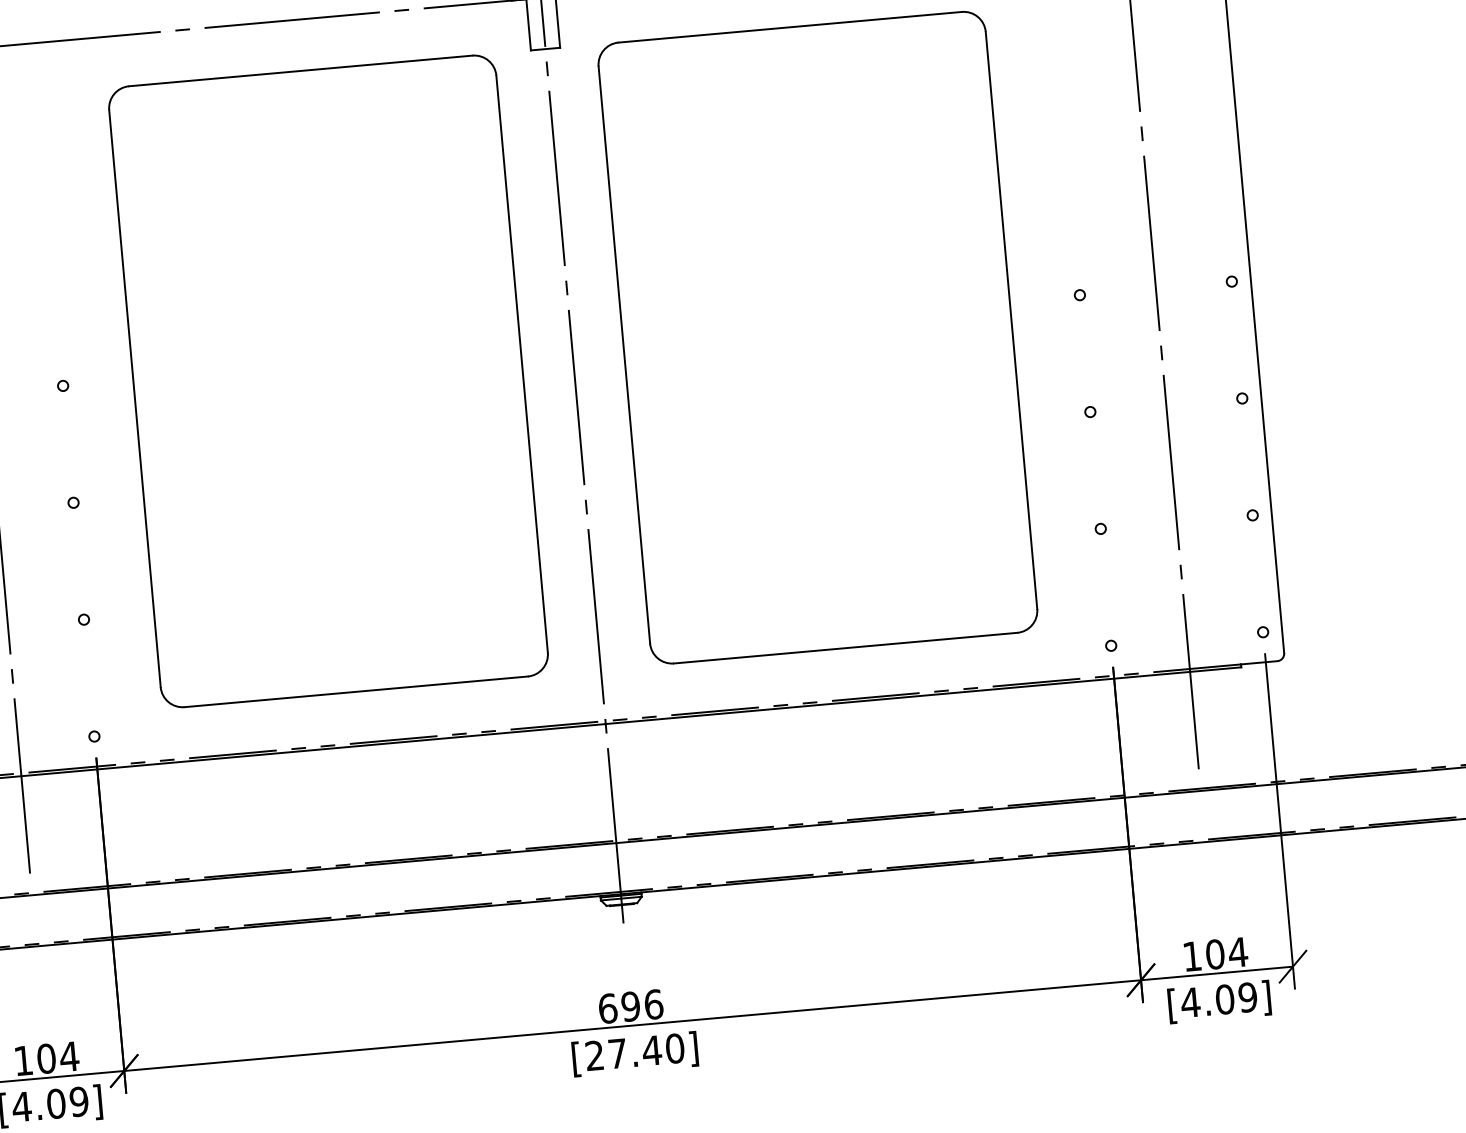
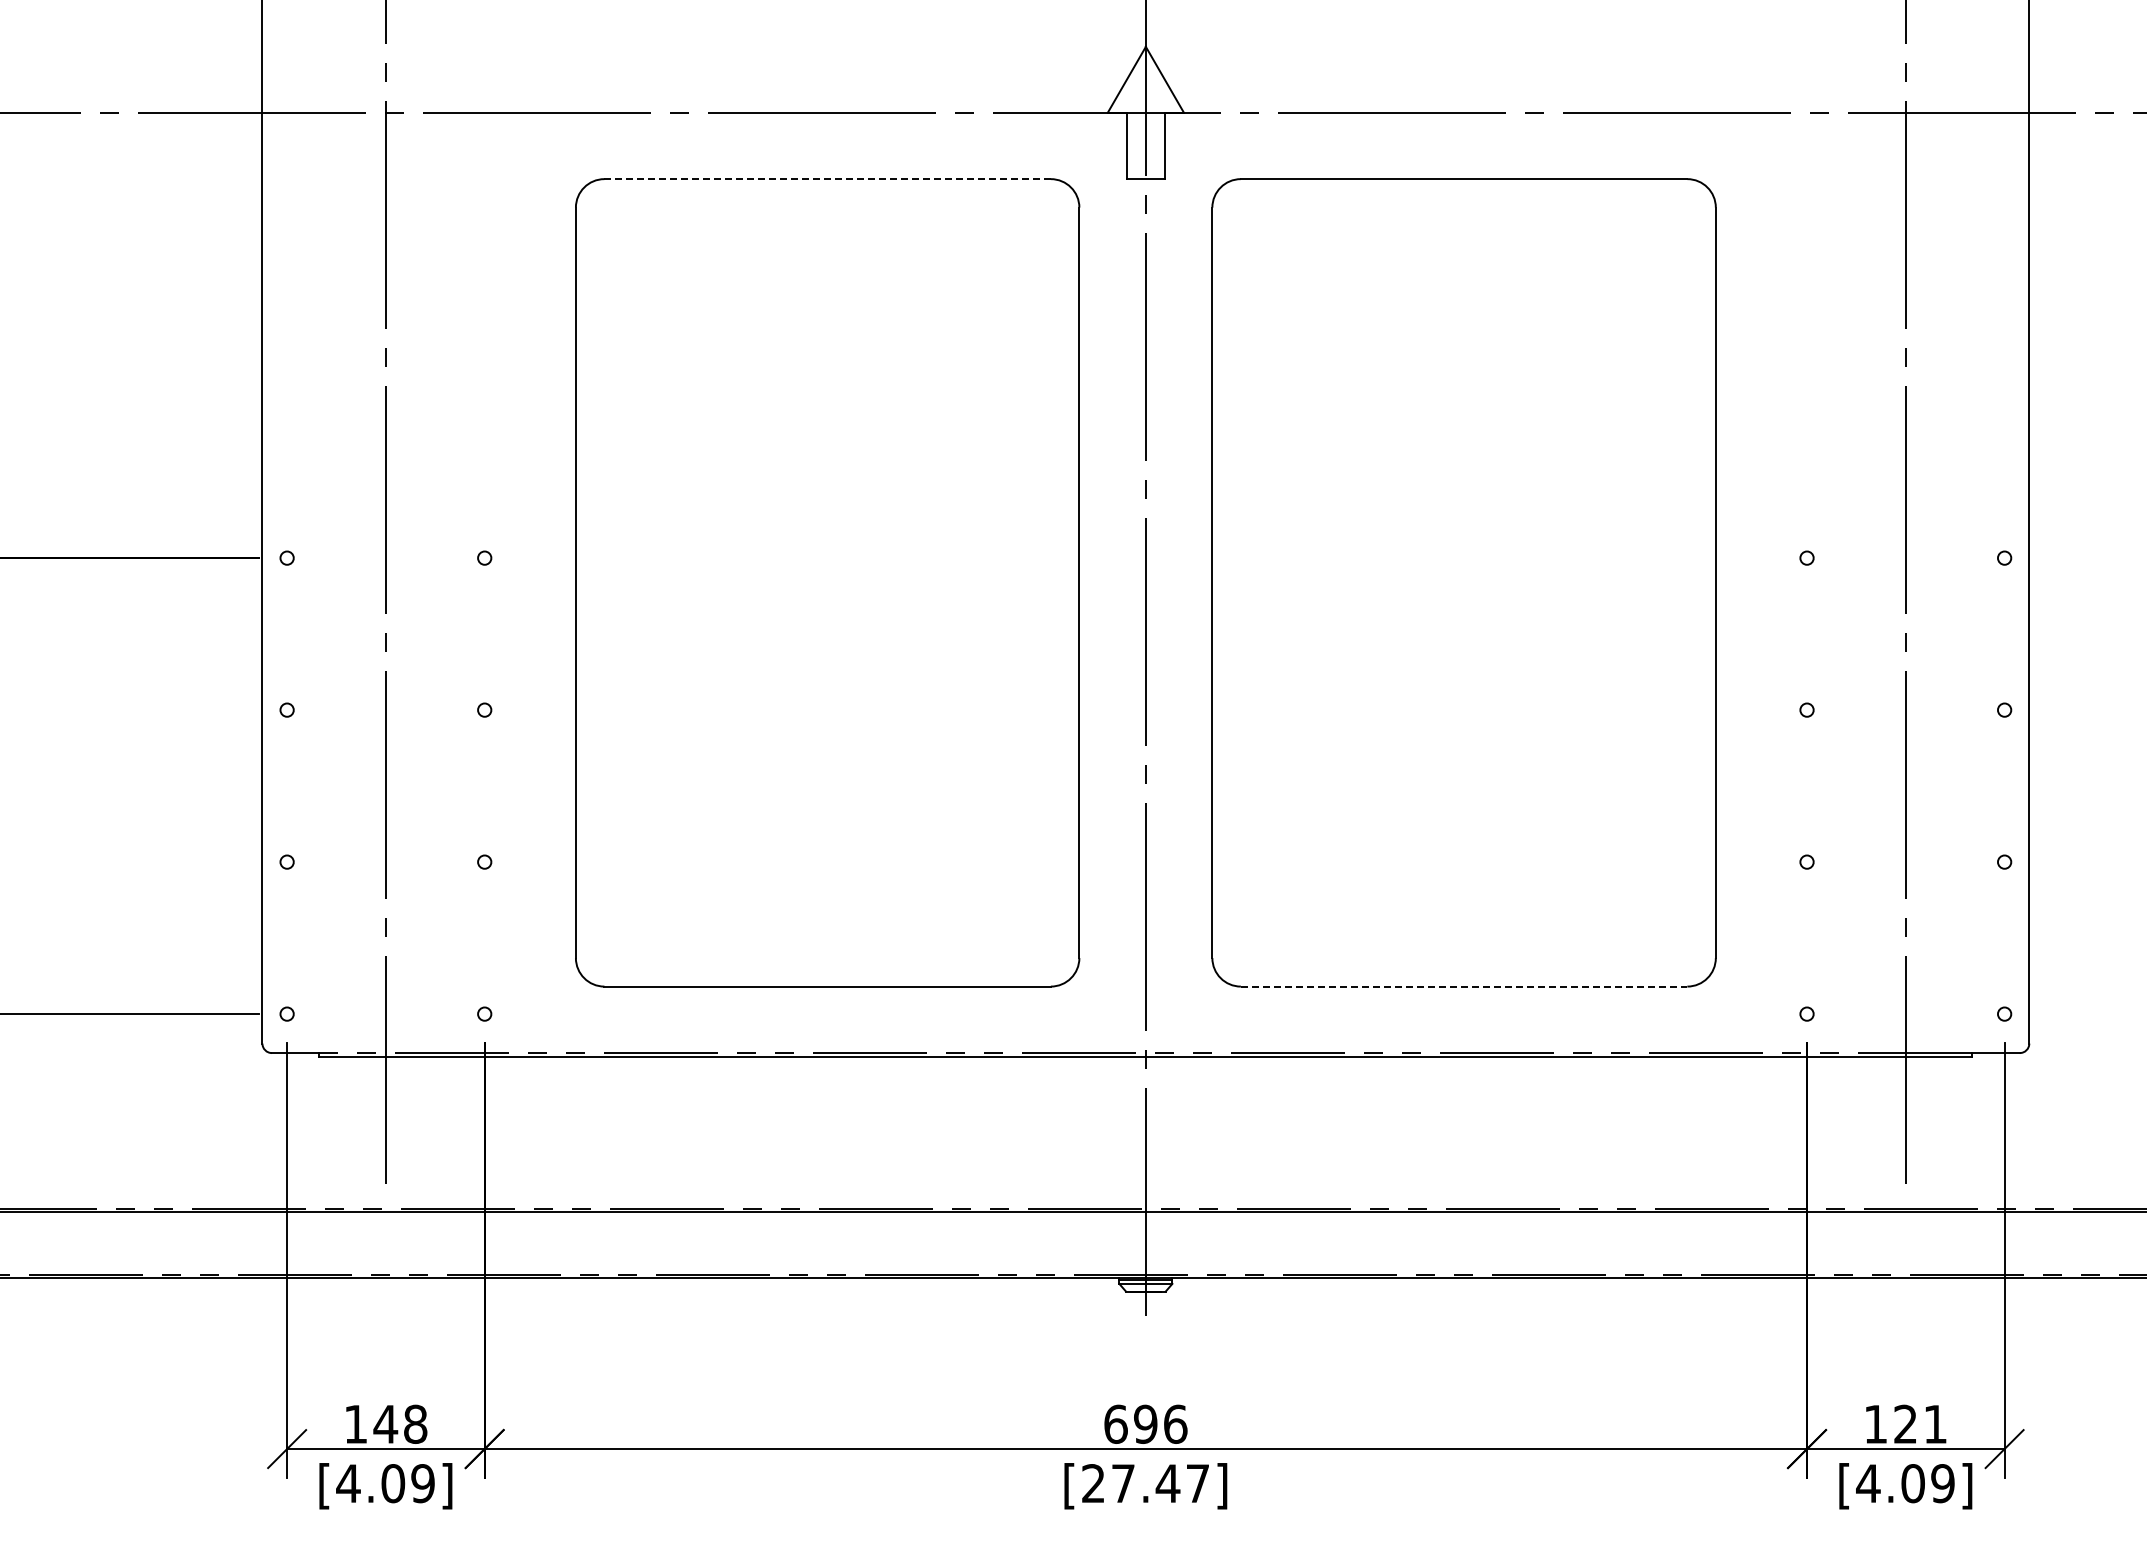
line: (300, 71) -> (827, 179), solid -> dashed
line: (845, 648) -> (1464, 986), solid -> dashed
text: (1226, 952) -> (1920, 1423), 104 -> 121
text: (674, 1048) -> (1197, 1483), [27.40] -> [27.47]
text: (57, 1057) -> (400, 1423), 104 -> 148

